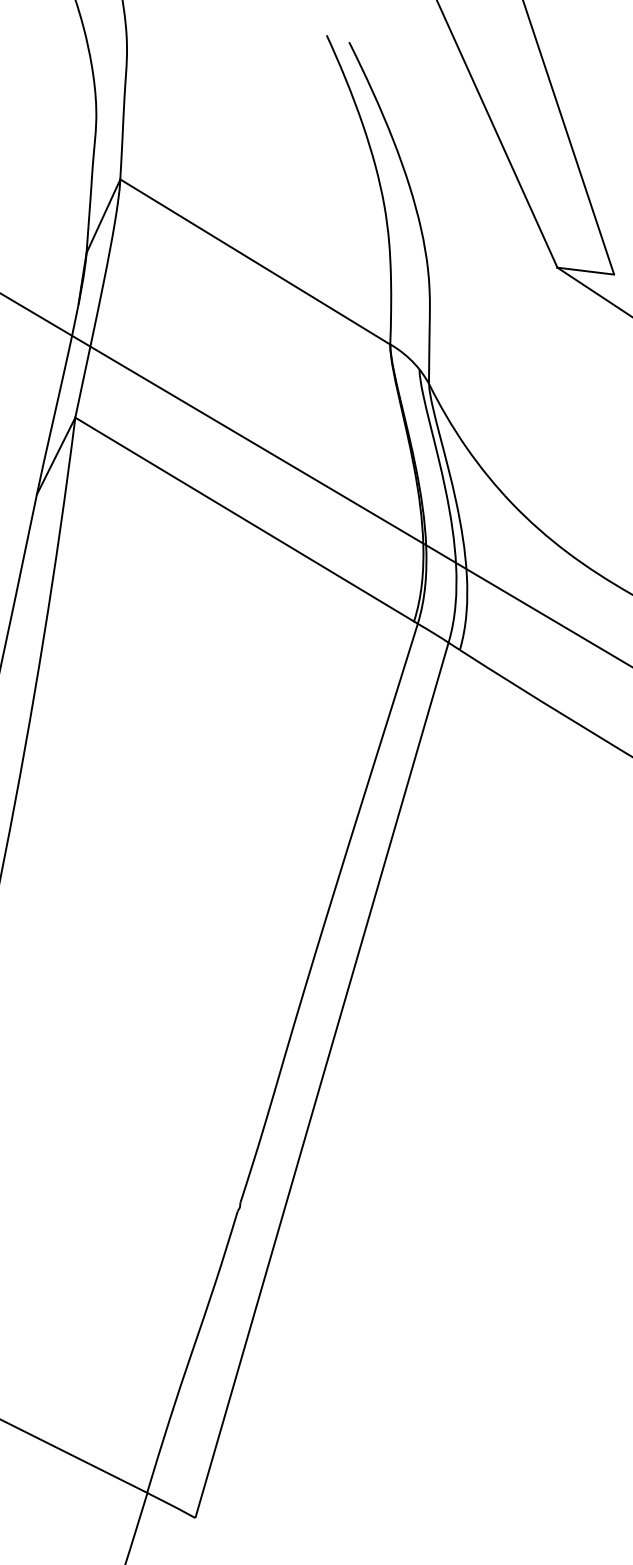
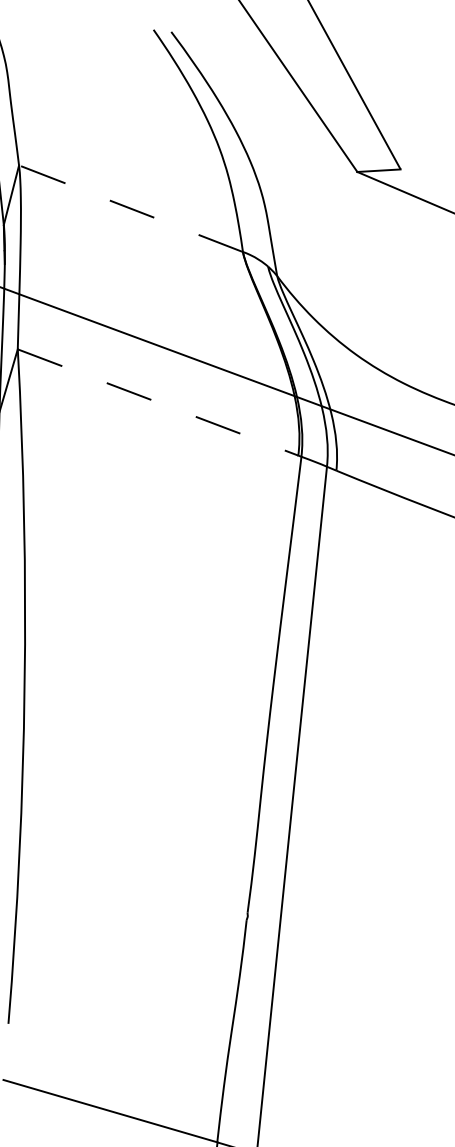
line: (254, 261) -> (130, 208), solid -> dashed
line: (244, 519) -> (157, 402), solid -> dashed

